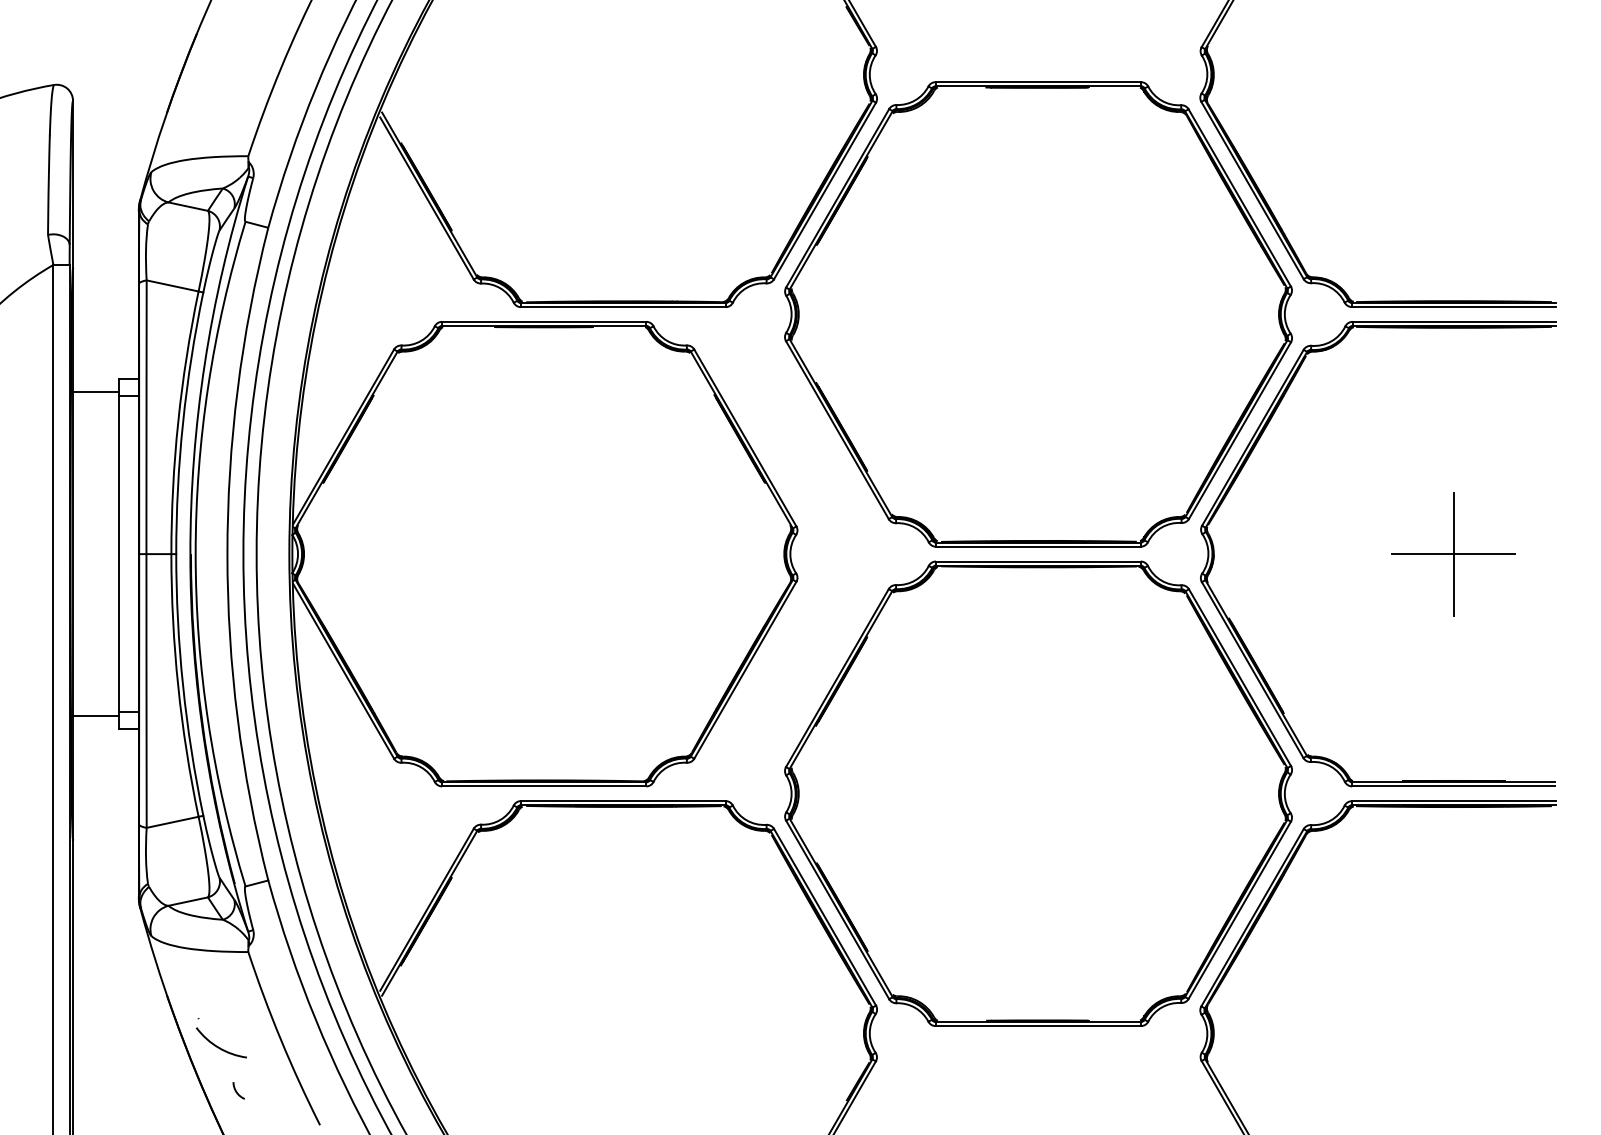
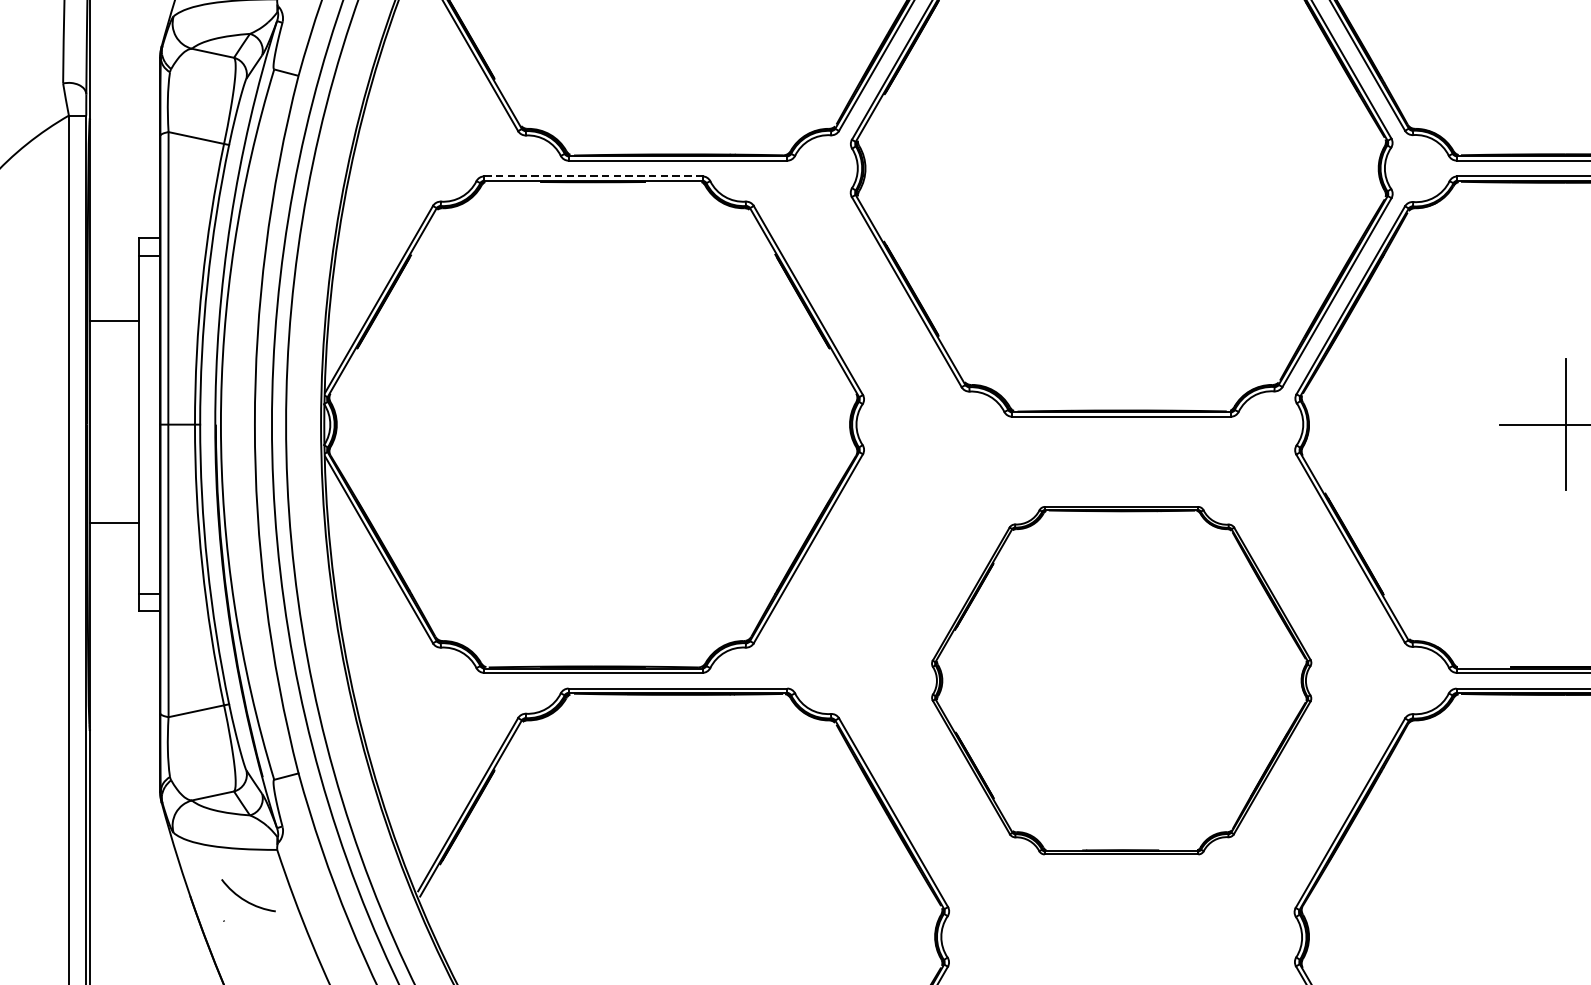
line: (544, 321) -> (593, 176), solid -> dashed
line: (96, 392) -> (114, 321), moved
line: (96, 716) -> (114, 523), moved
part: (1038, 793) -> (1121, 680), size x0.7
arc: (217, 1045) -> (244, 898), moved

